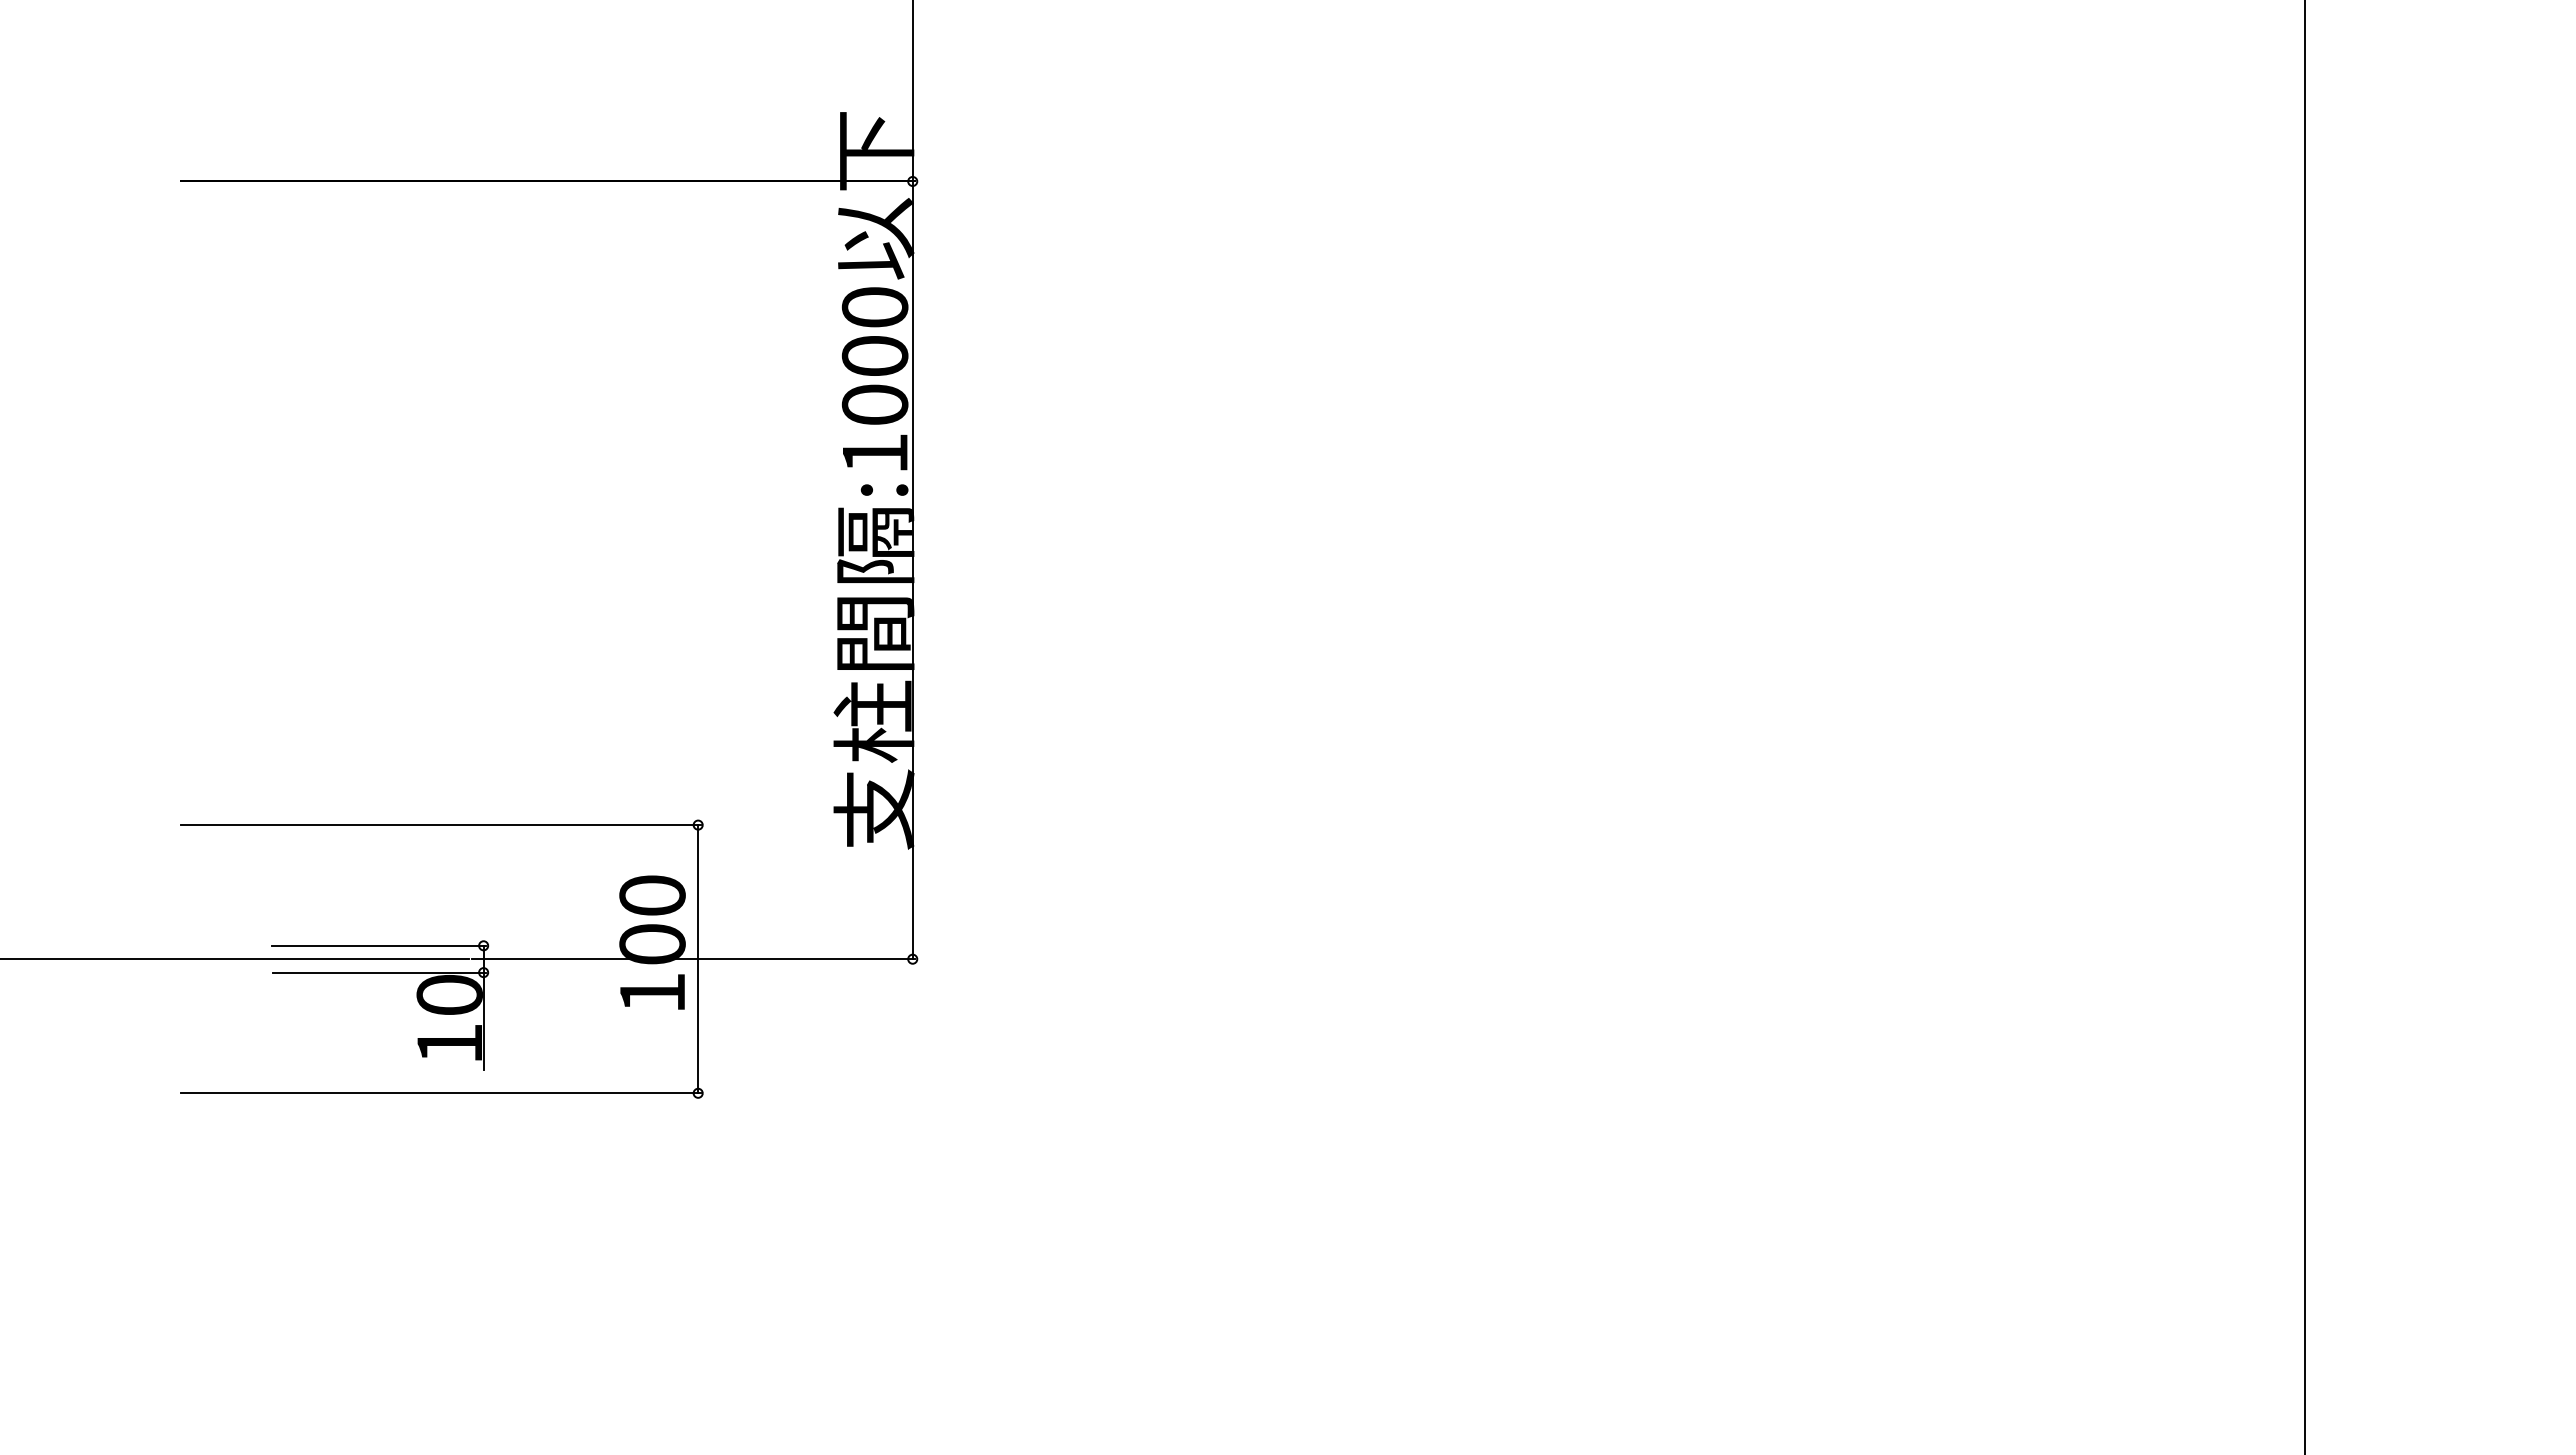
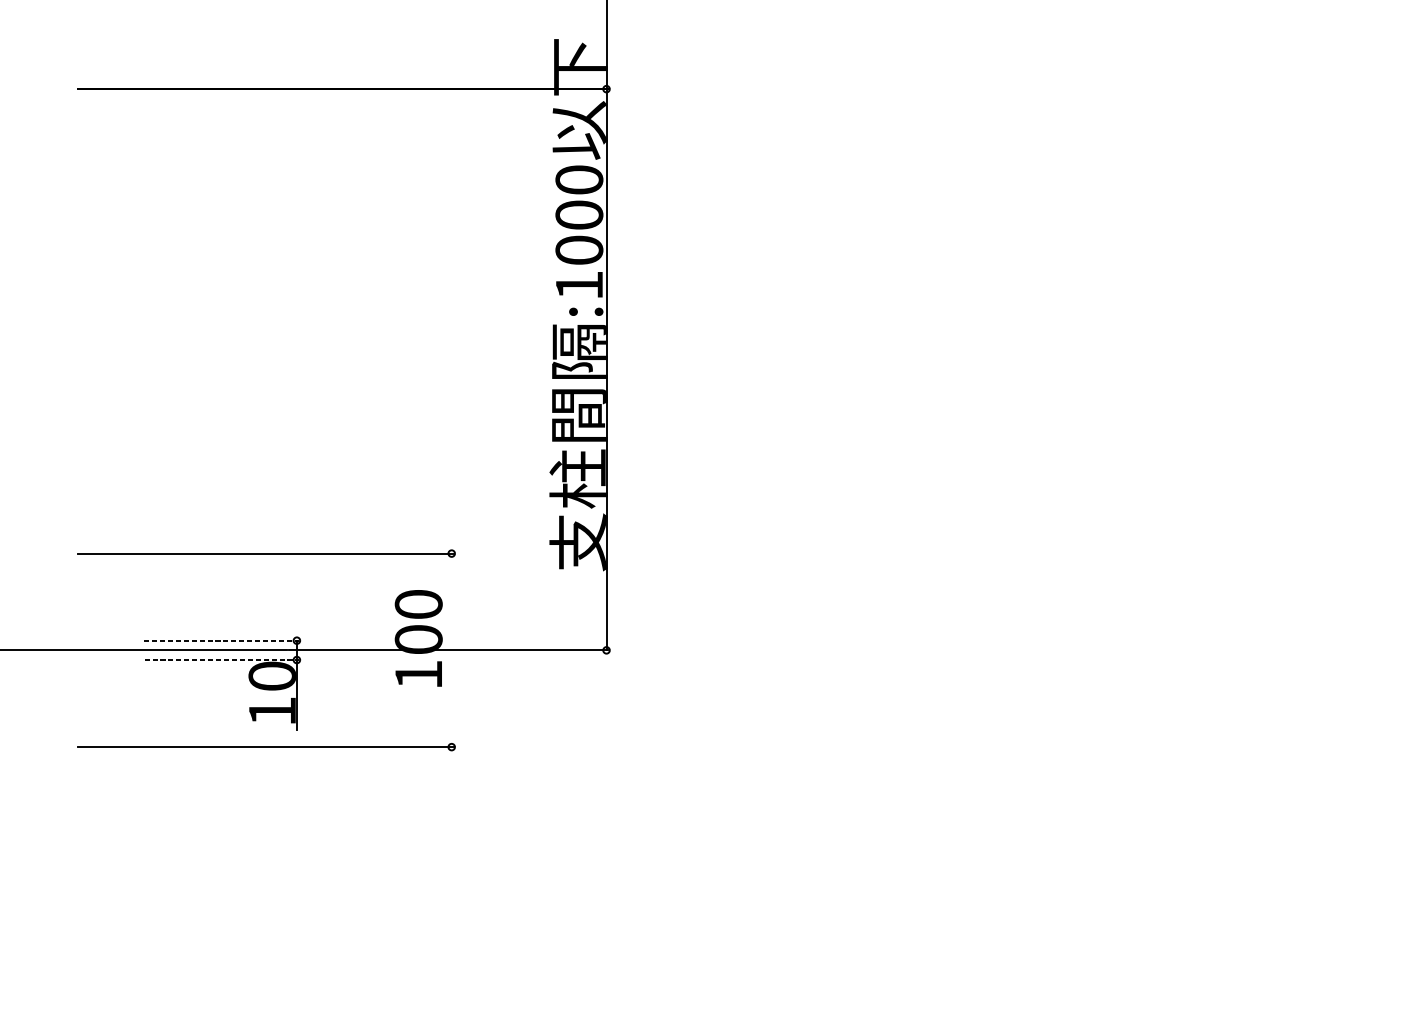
line: (379, 945) -> (221, 640), solid -> dashed
line: (698, 959) -> (451, 650), removed
line: (379, 972) -> (221, 659), solid -> dashed

